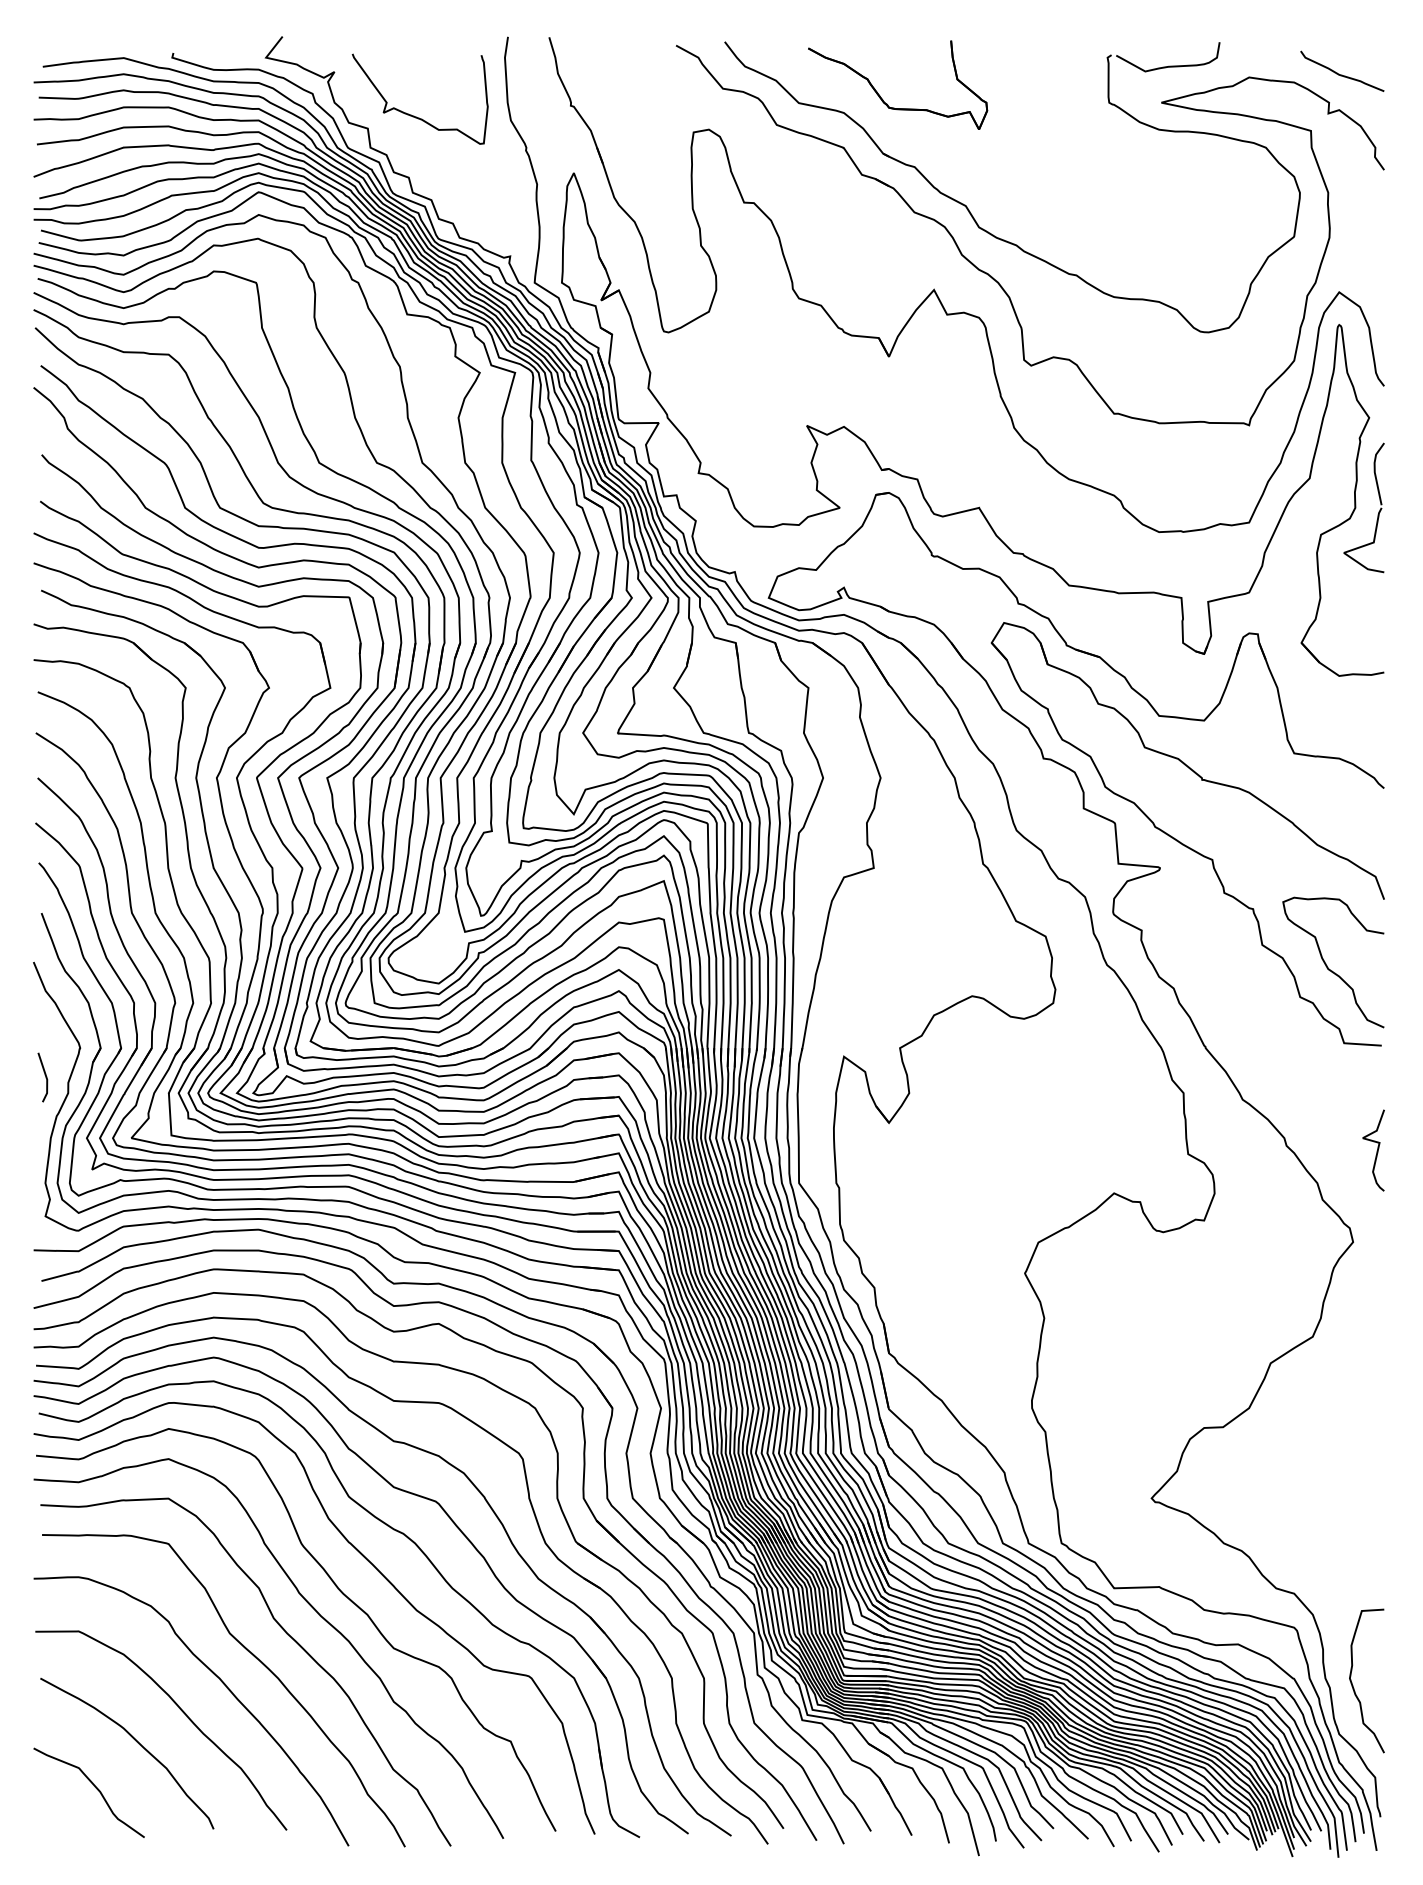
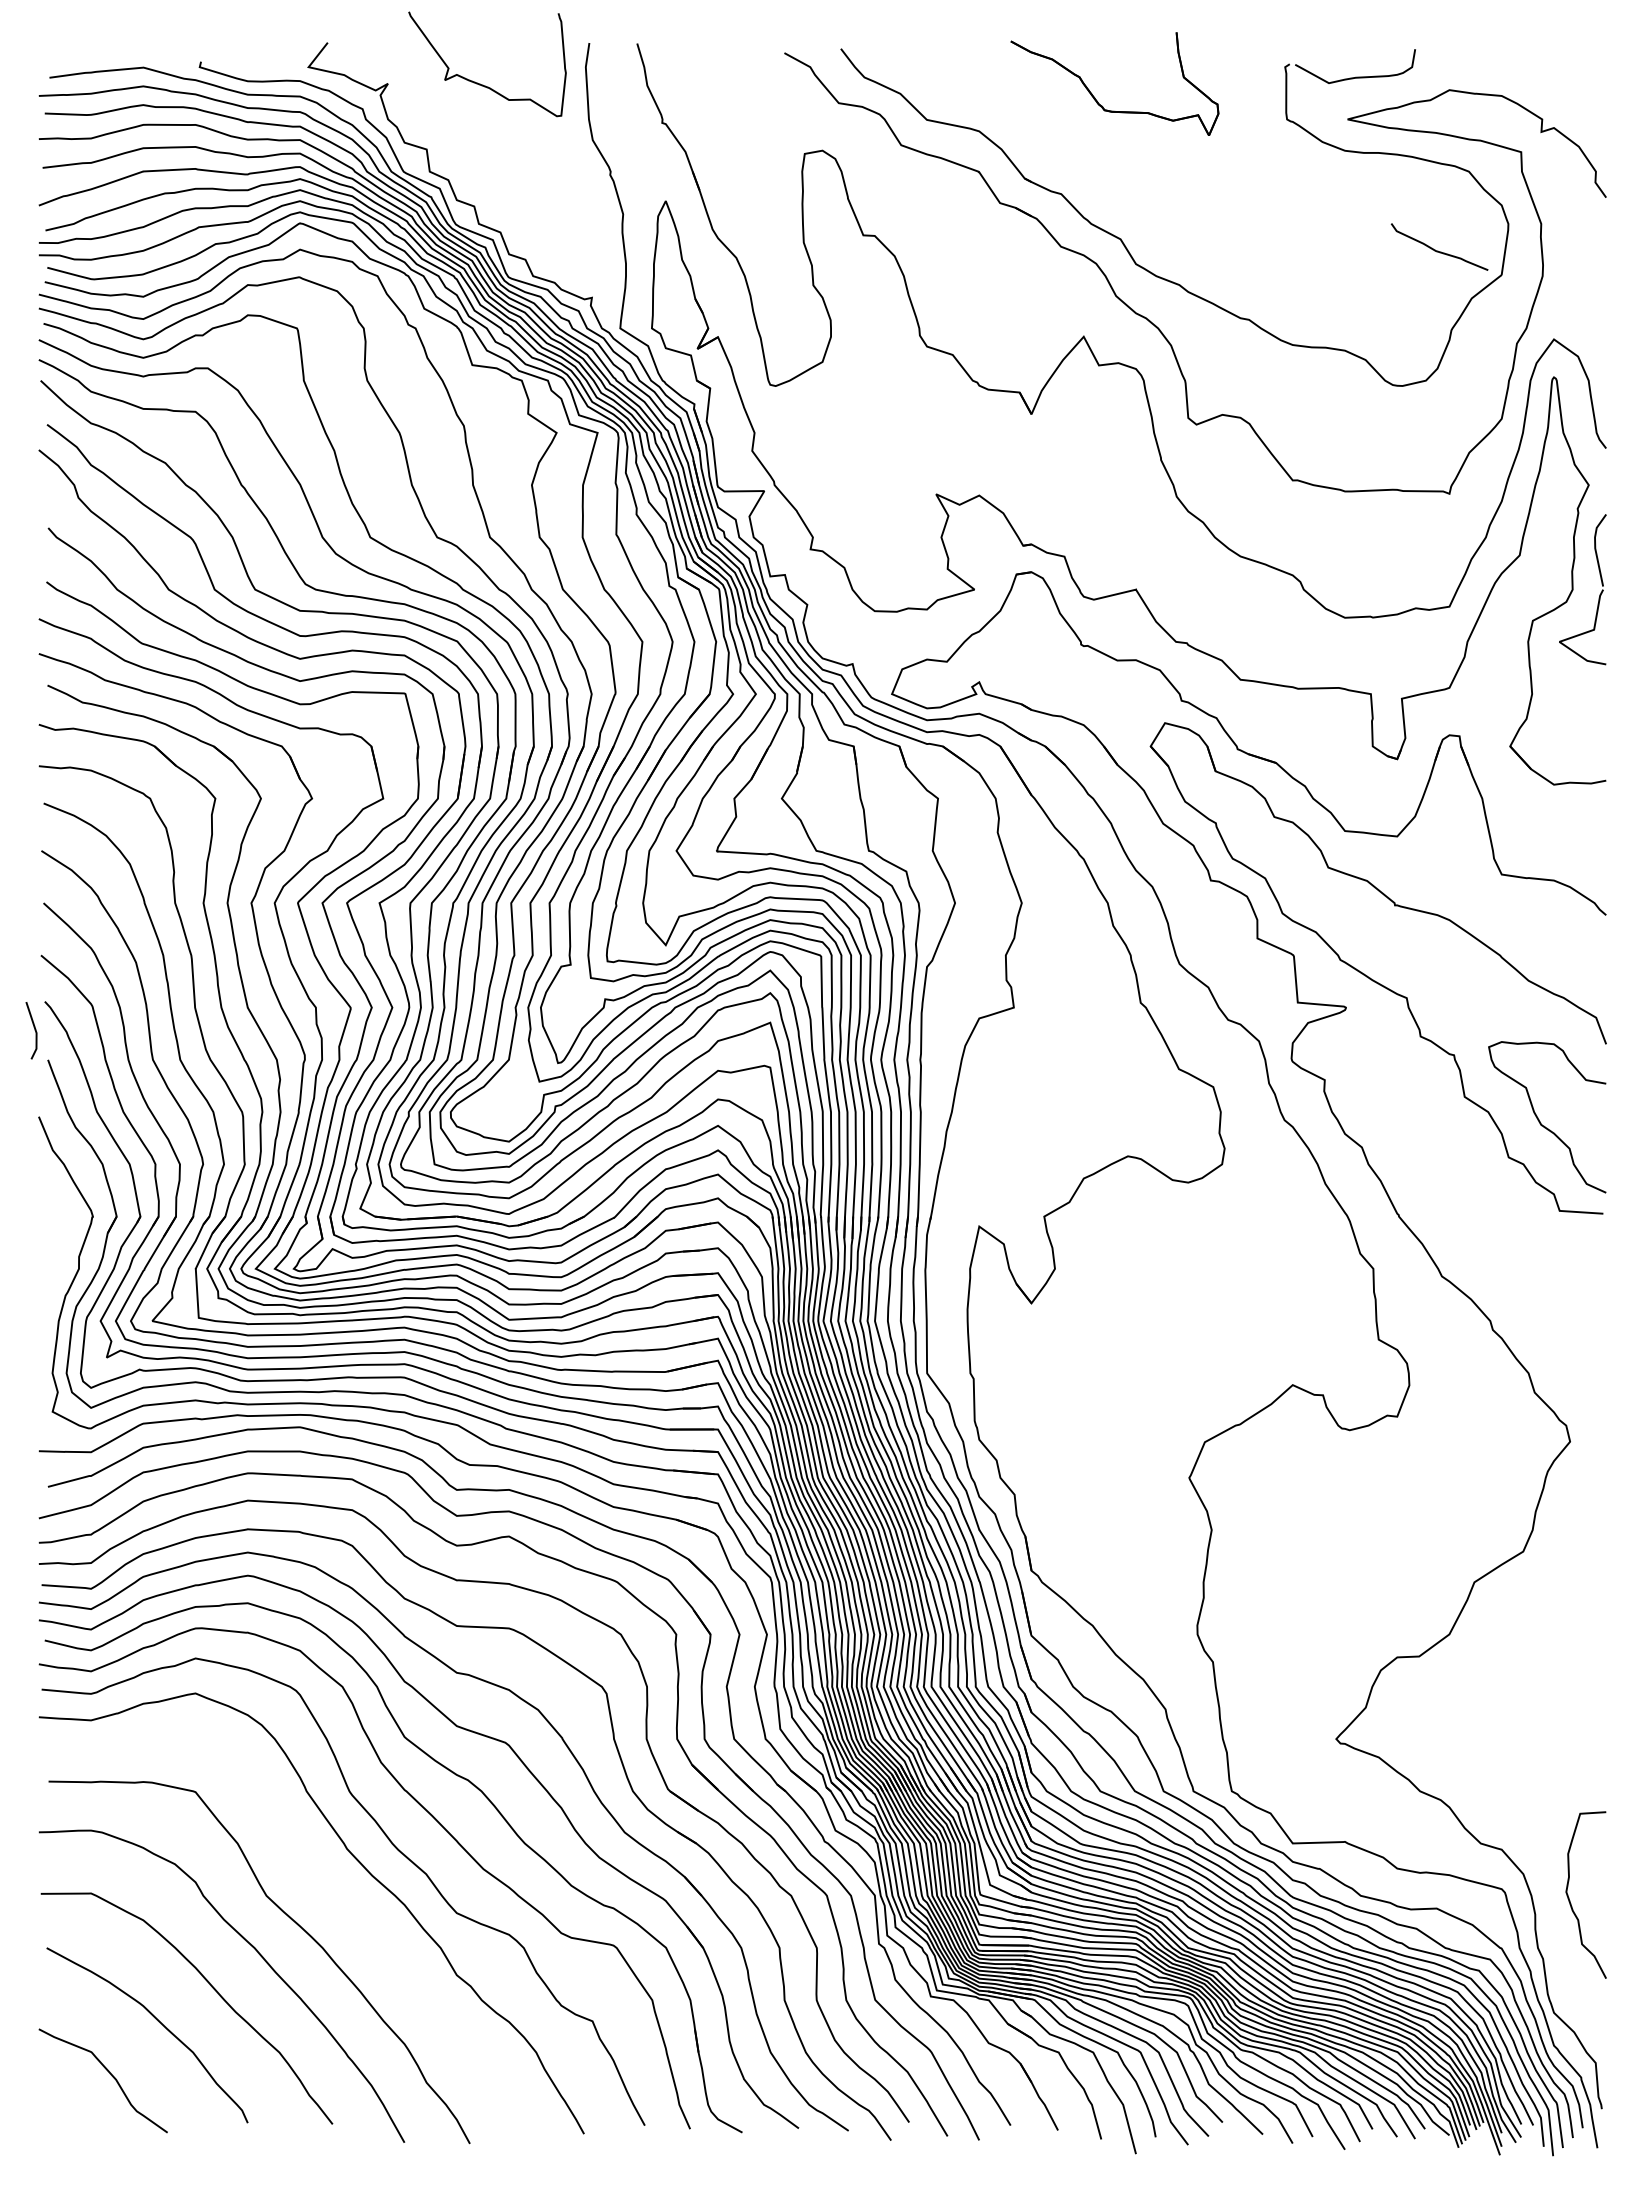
curve: (1341, 74) -> (1438, 250), moved
part: (881, 96) -> (1095, 97), moved
curve: (414, 115) -> (480, 83), moved
line: (45, 1077) -> (34, 1030), moved
curve: (1376, 1150) -> (1597, 1335), removed
curve: (284, 1632) -> (330, 1894), removed
curve: (1353, 1685) -> (1570, 1900), moved

